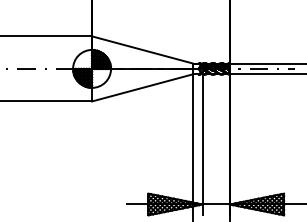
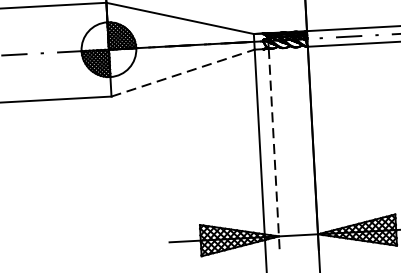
line: (142, 87) -> (183, 72), solid -> dashed
line: (202, 145) -> (274, 151), solid -> dashed

